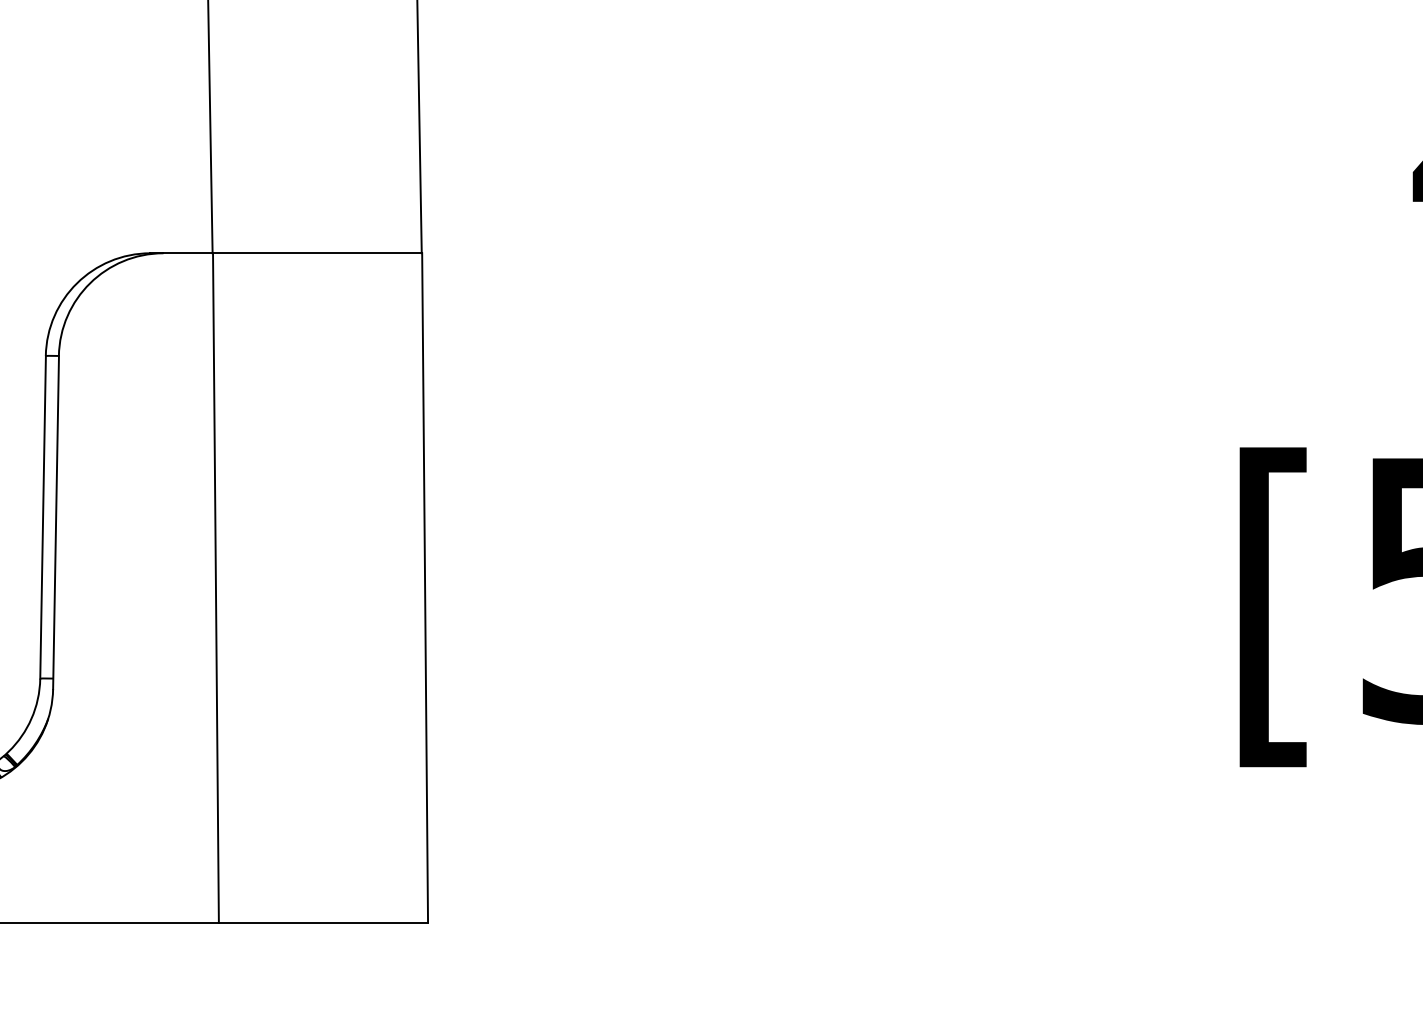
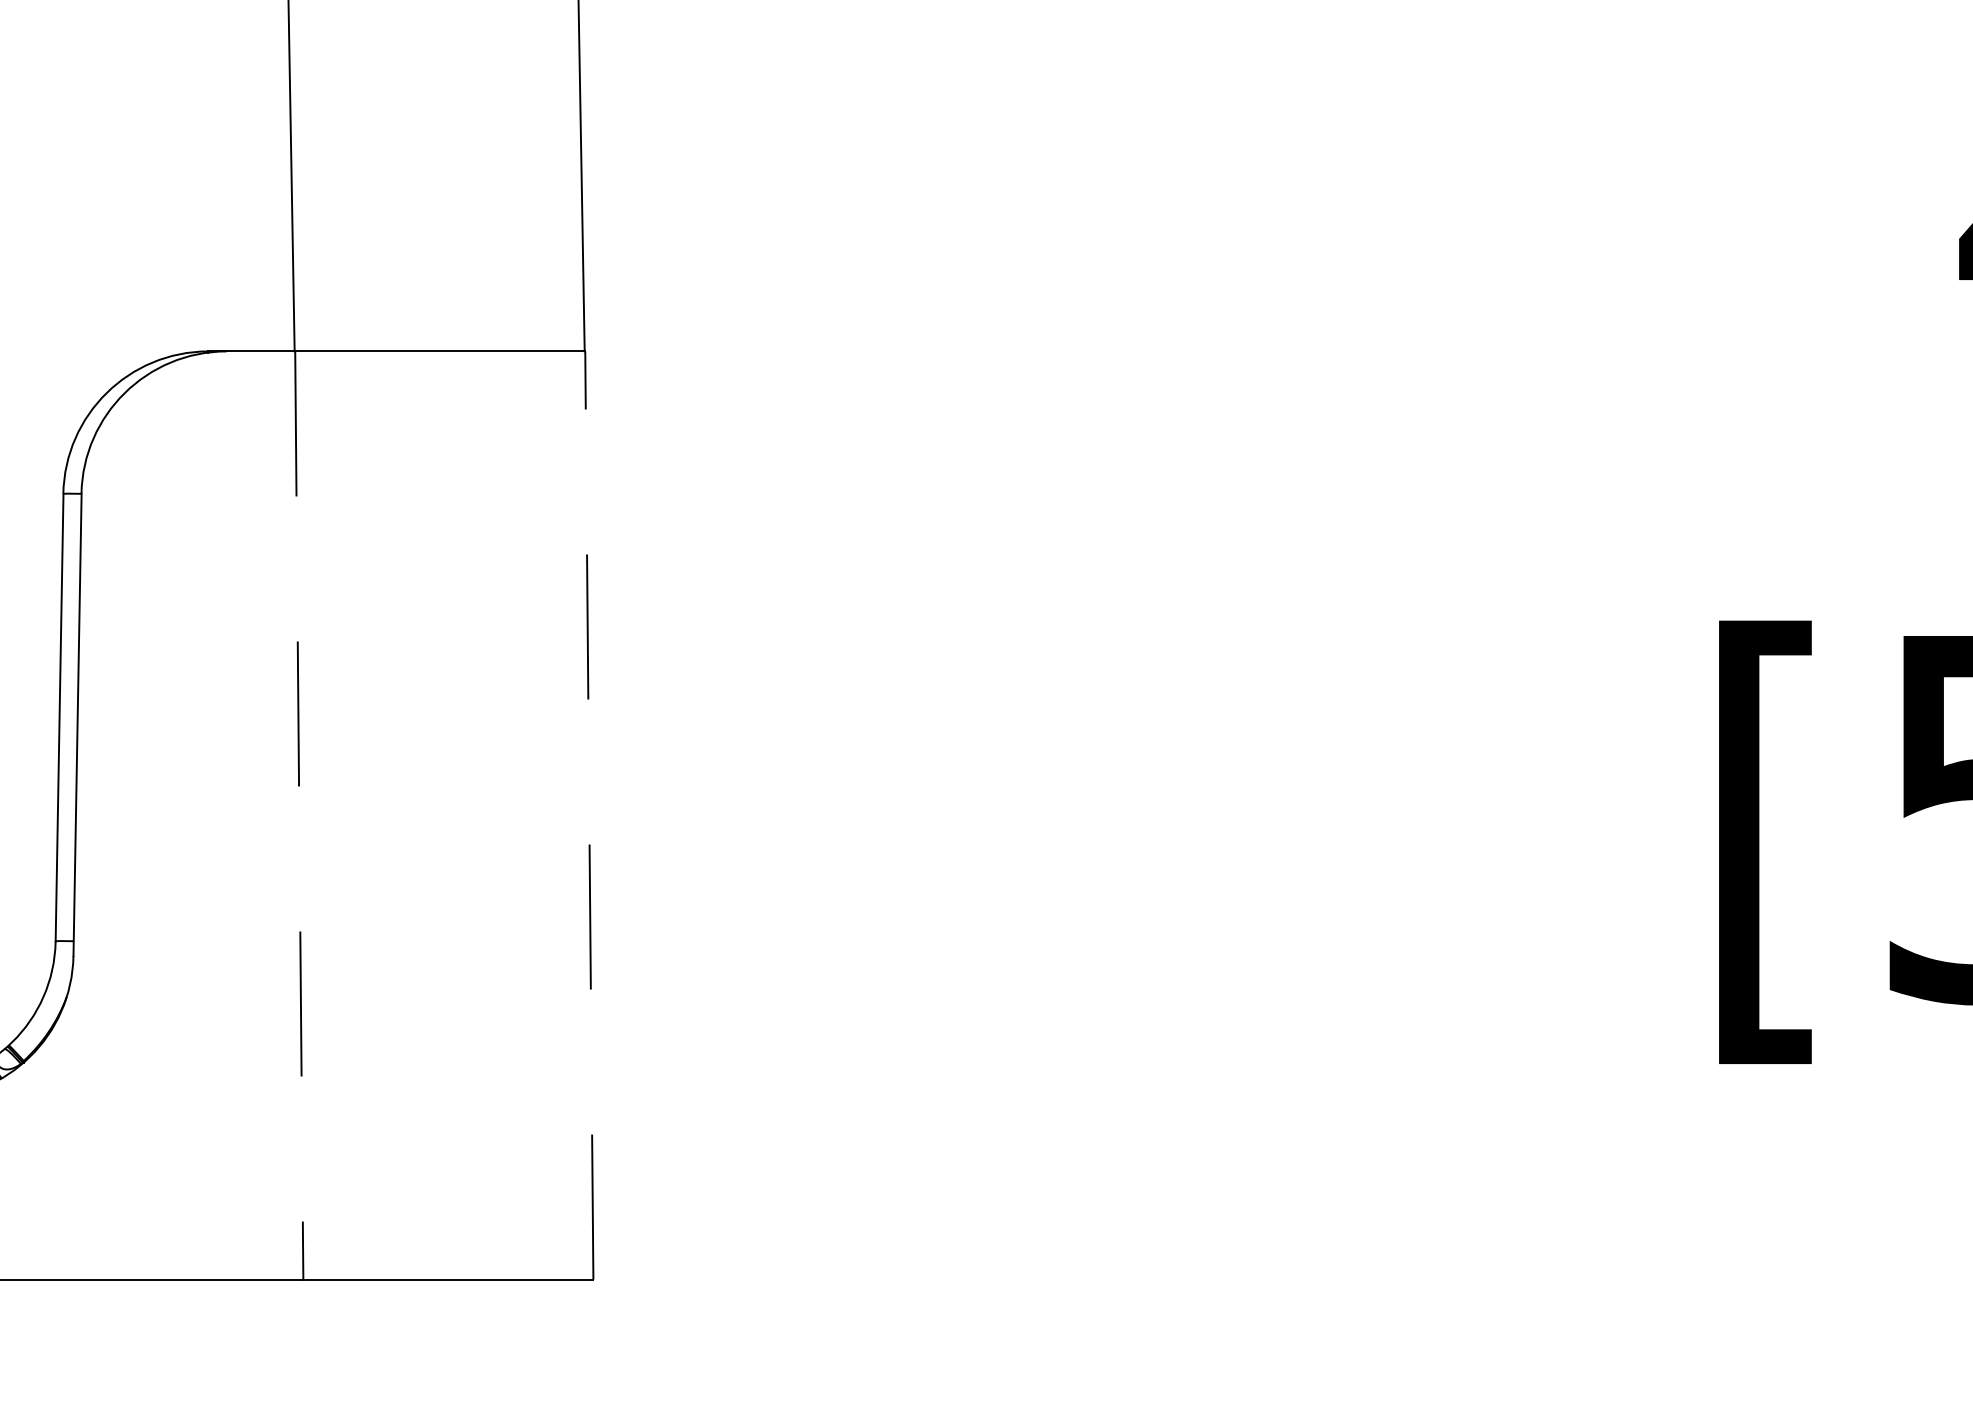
line: (425, 587) -> (589, 815), solid -> dashed
line: (216, 588) -> (299, 816), solid -> dashed

